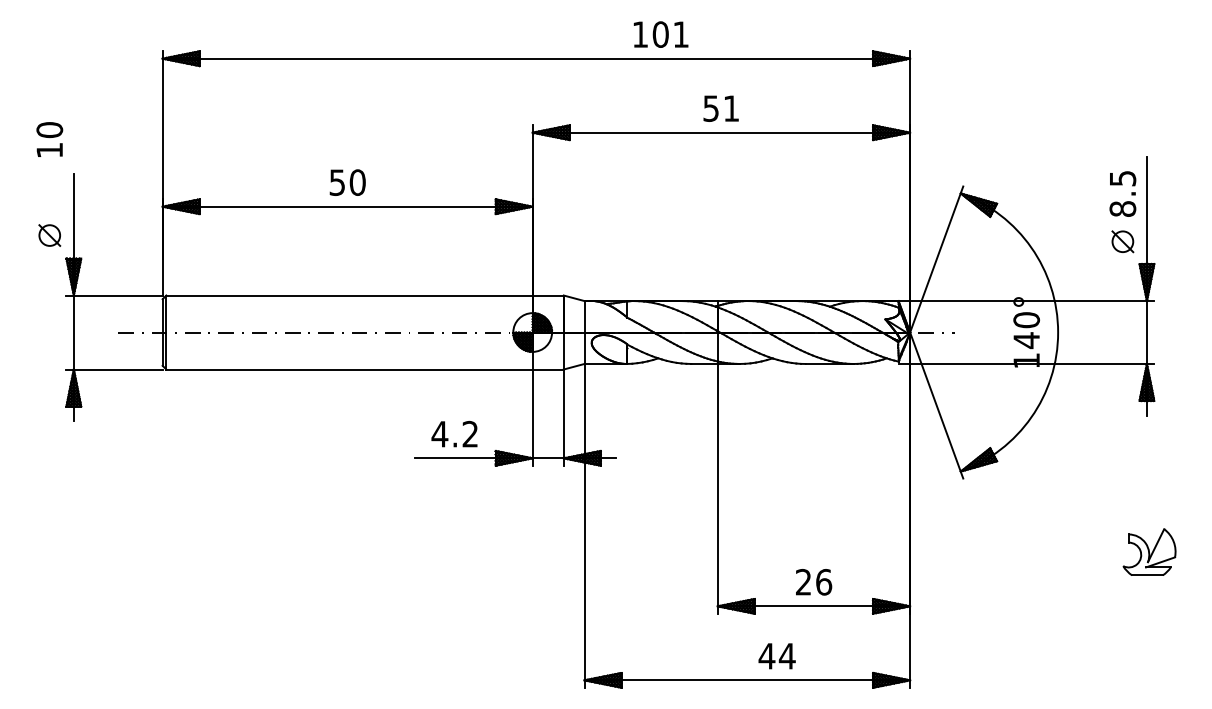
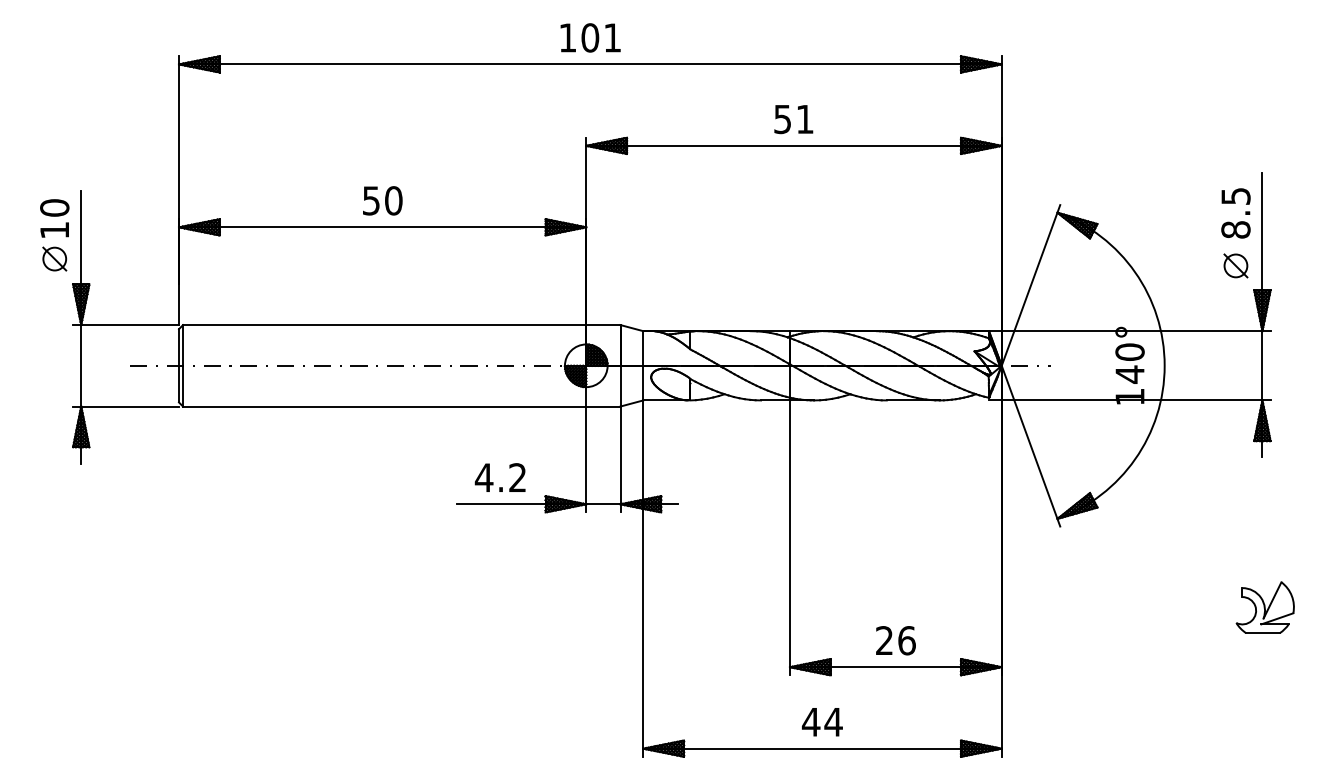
text: (660, 34) -> (590, 37), moved
text: (49, 139) -> (54, 218), moved
text: (777, 656) -> (822, 722), moved

